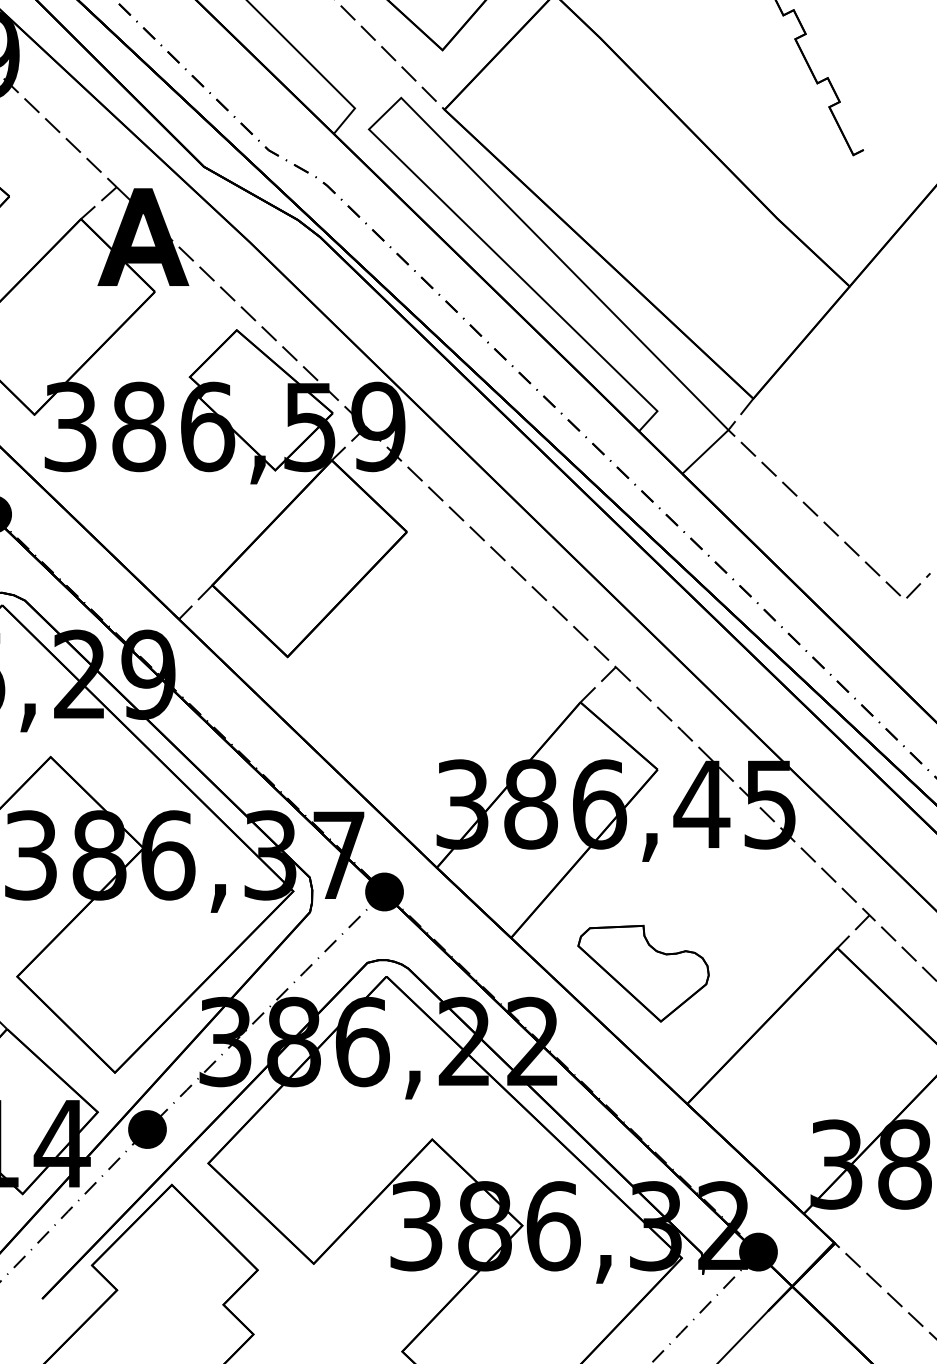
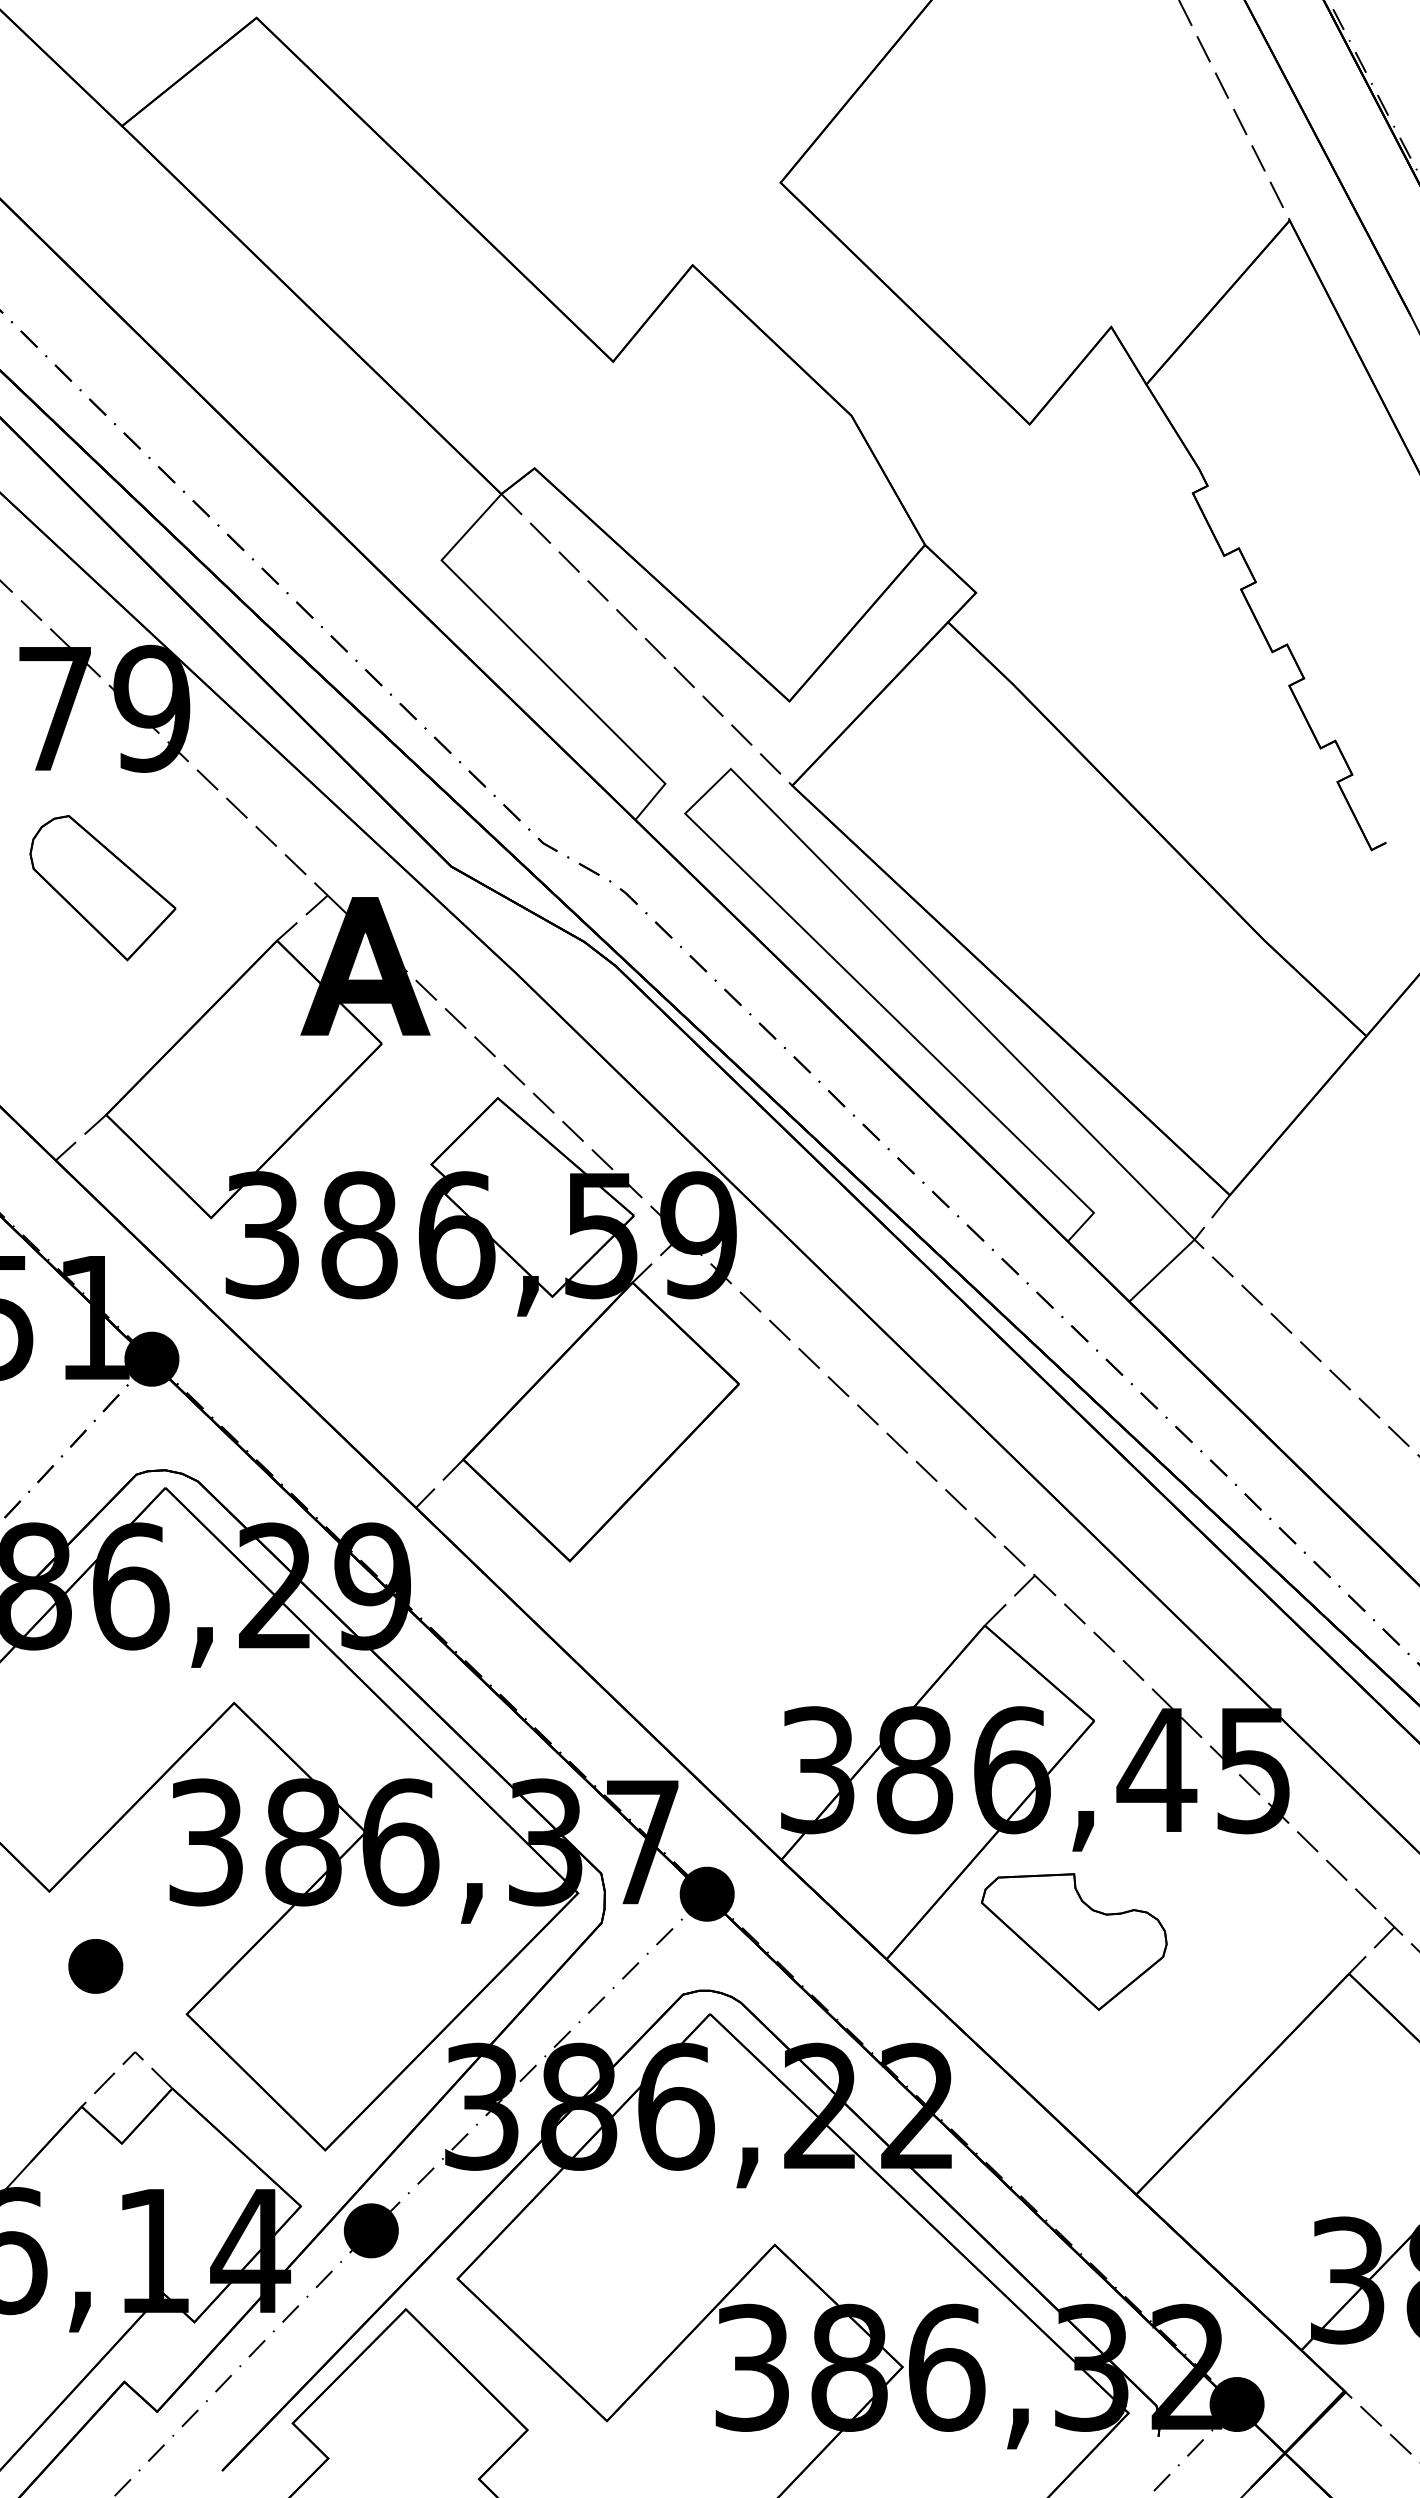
part: (643, 973) -> (1074, 1941), moved

